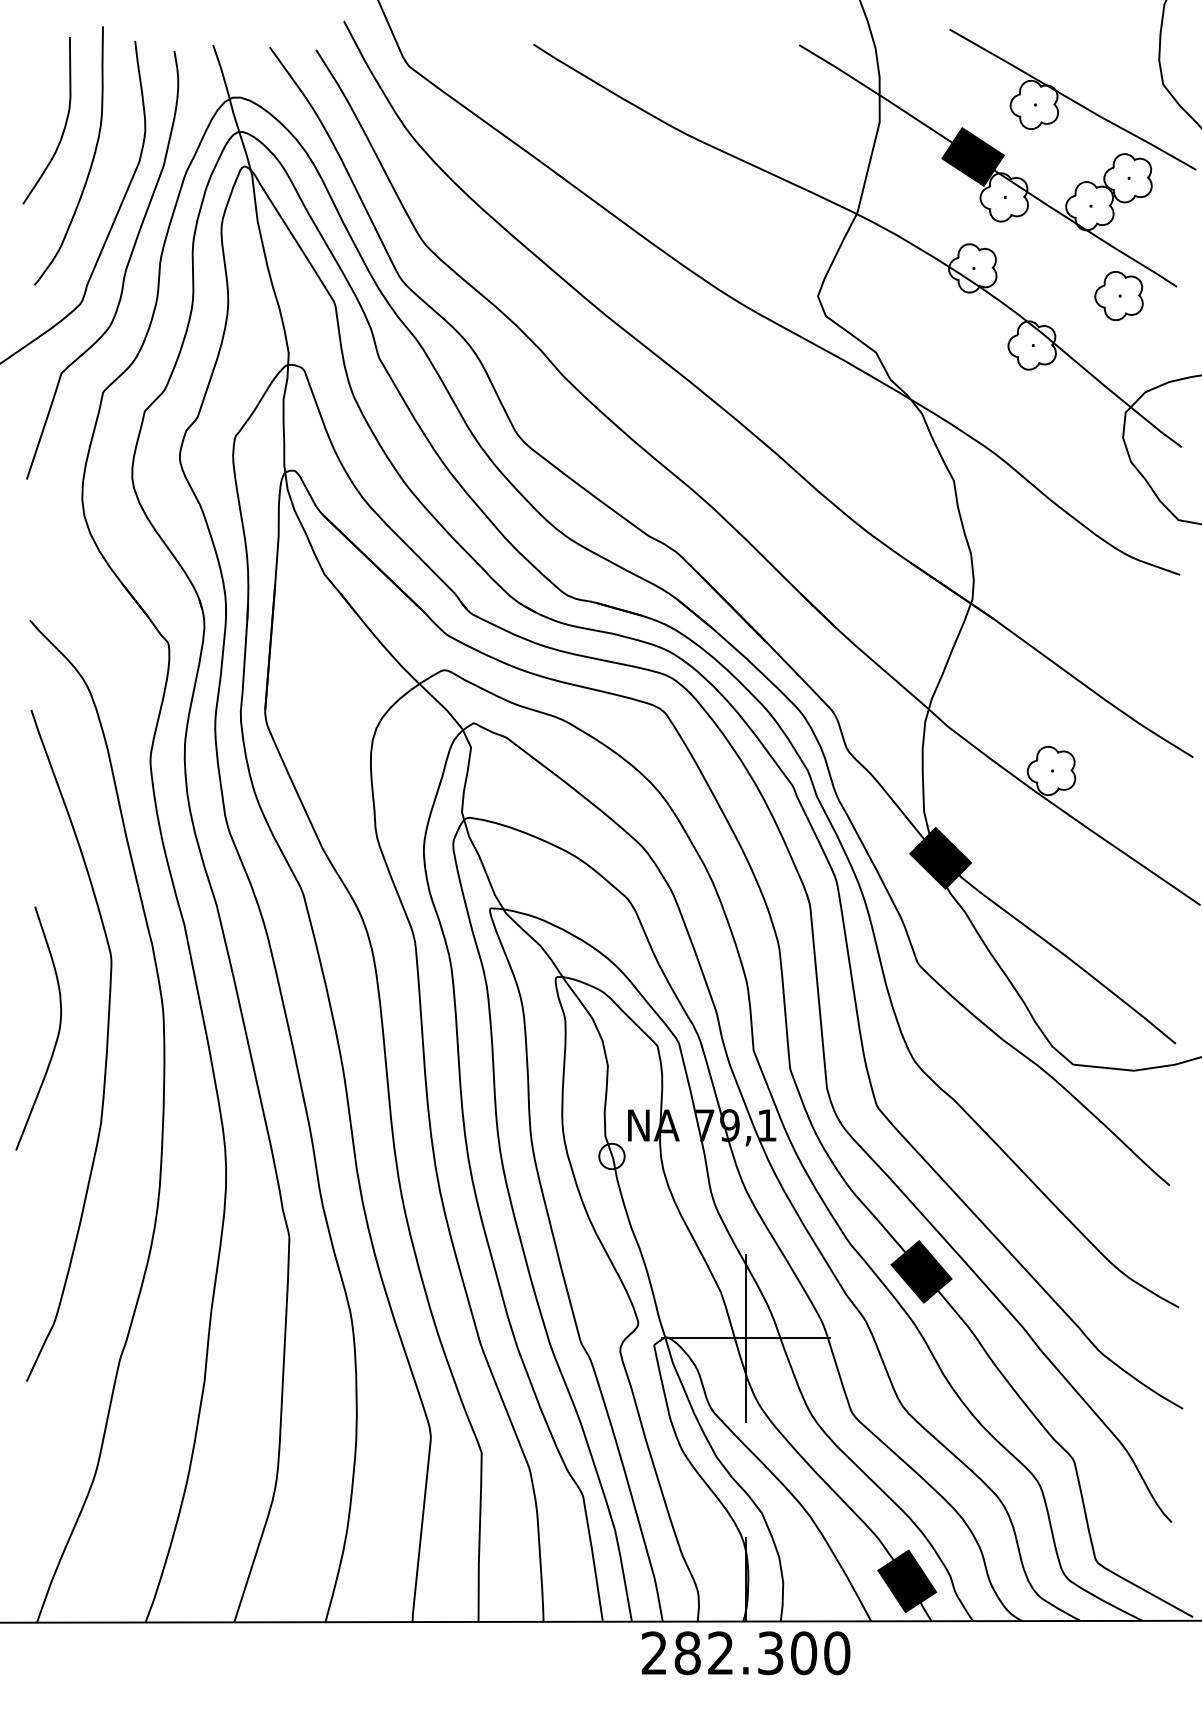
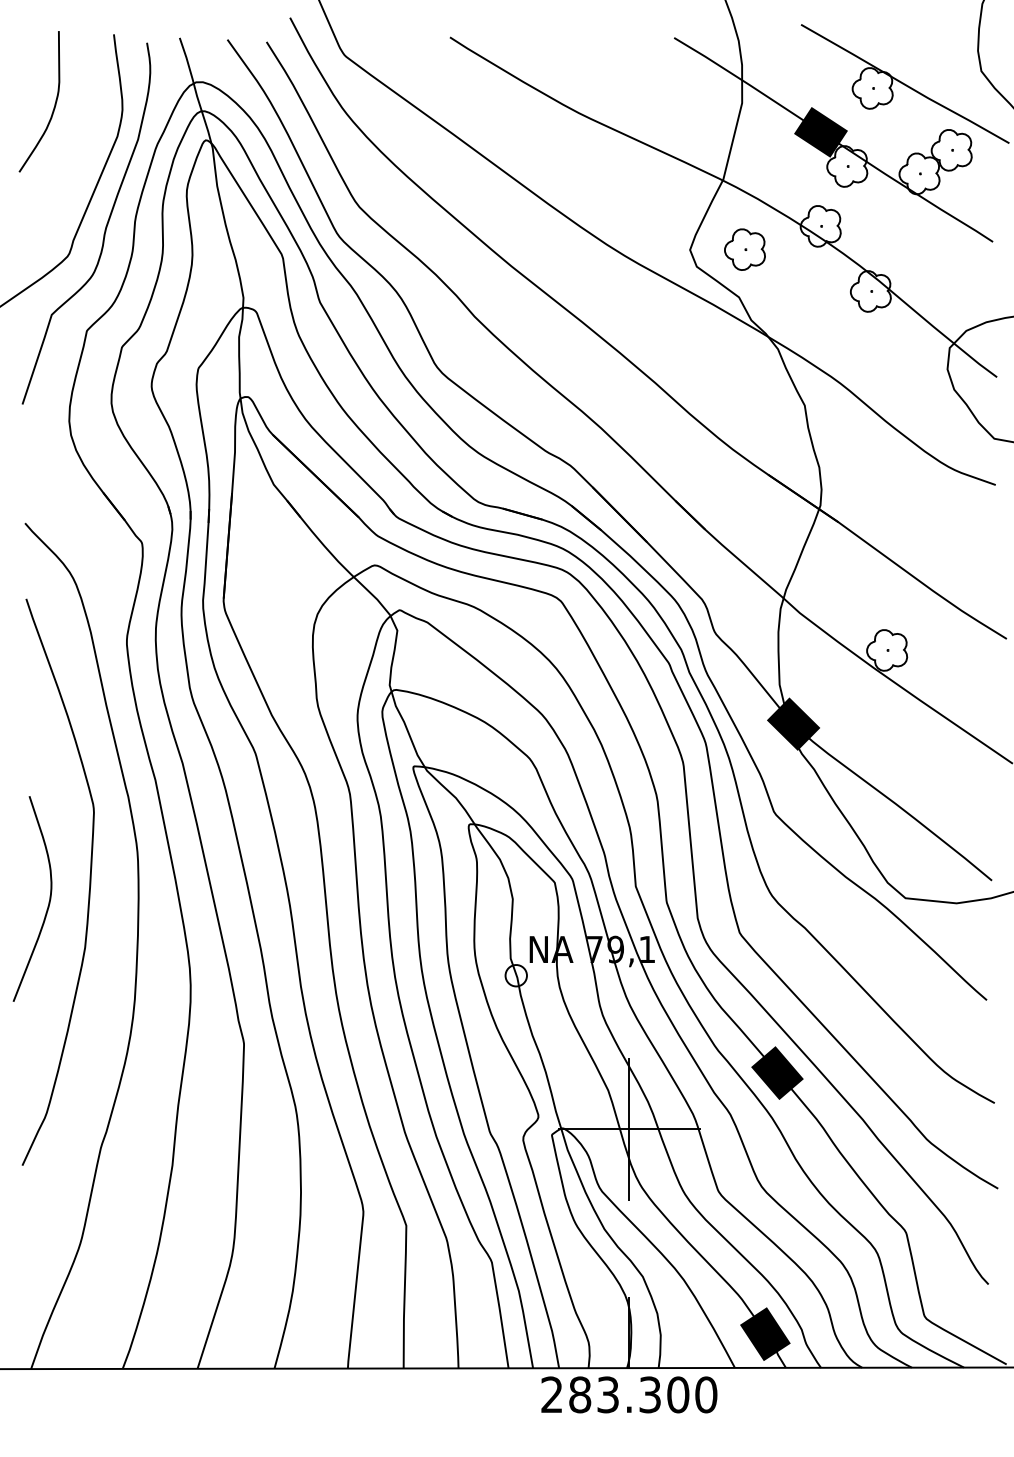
curve: (91, 161) -> (77, 136), removed
part: (1118, 296) -> (744, 250), moved
curve: (57, 1033) -> (48, 903), moved
text: (720, 1653) -> (607, 1395), 282.300 -> 283.300

